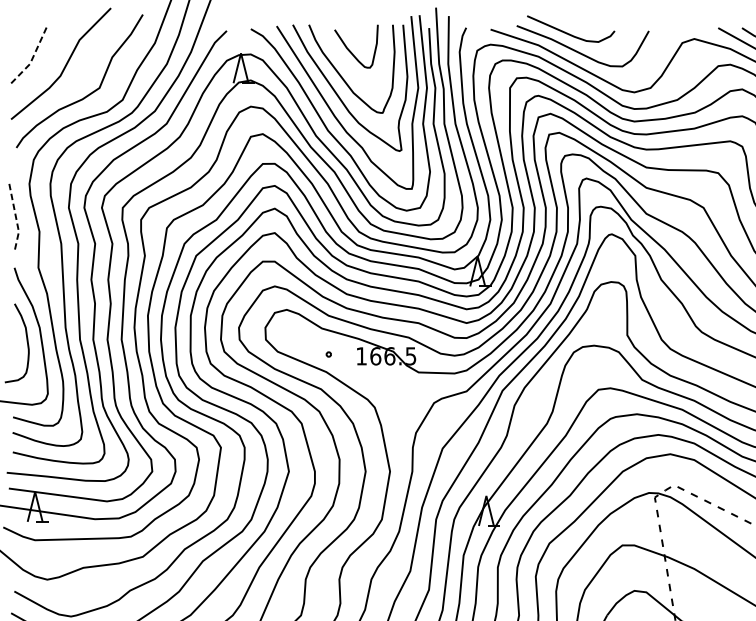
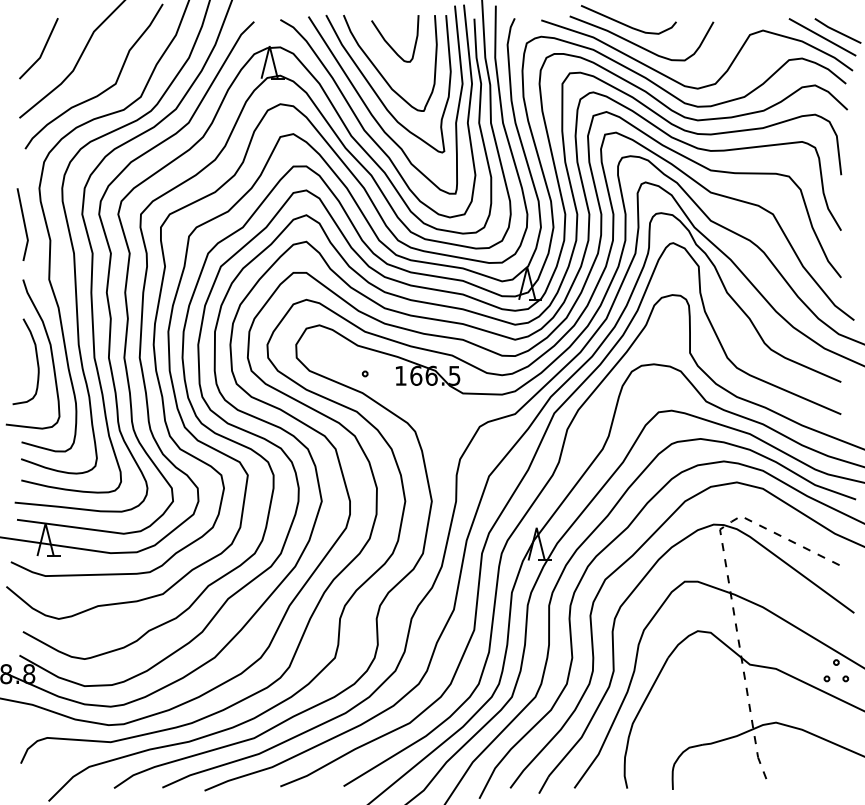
line: (32, 59) -> (42, 52), dashed -> solid
line: (16, 218) -> (25, 225), dashed -> solid

